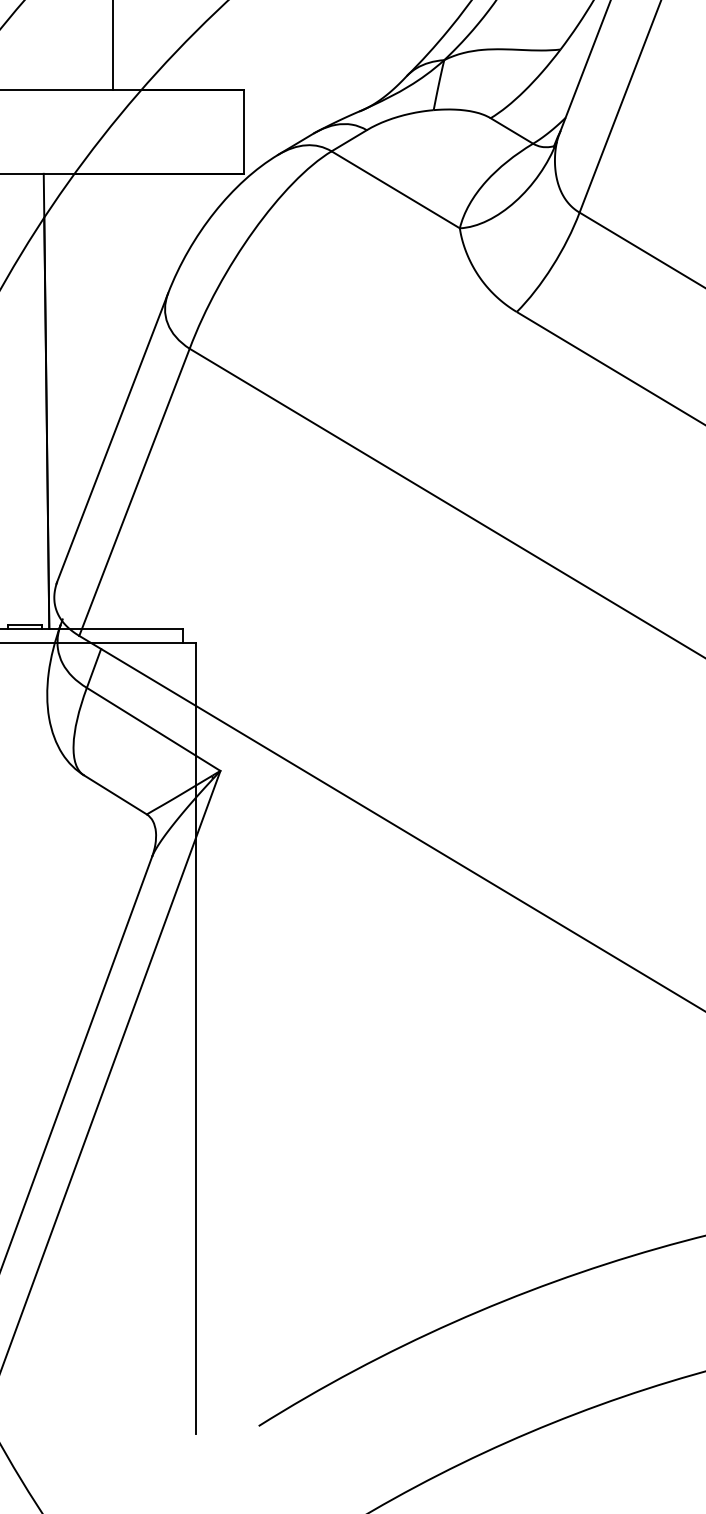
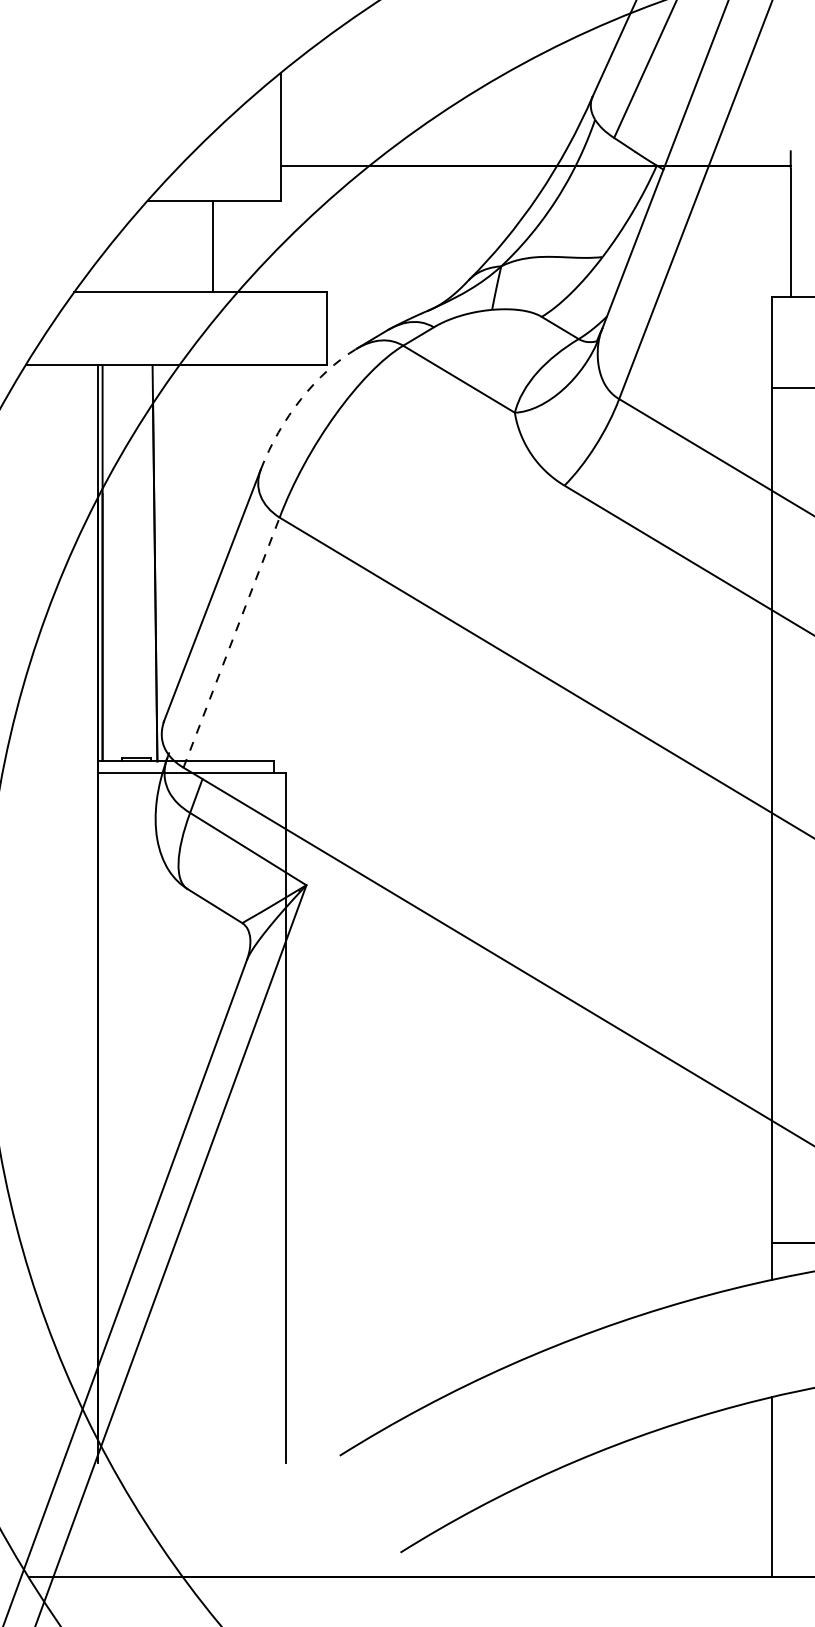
arc: (211, 215) -> (298, 401), solid -> dashed
line: (134, 492) -> (231, 642), solid -> dashed

